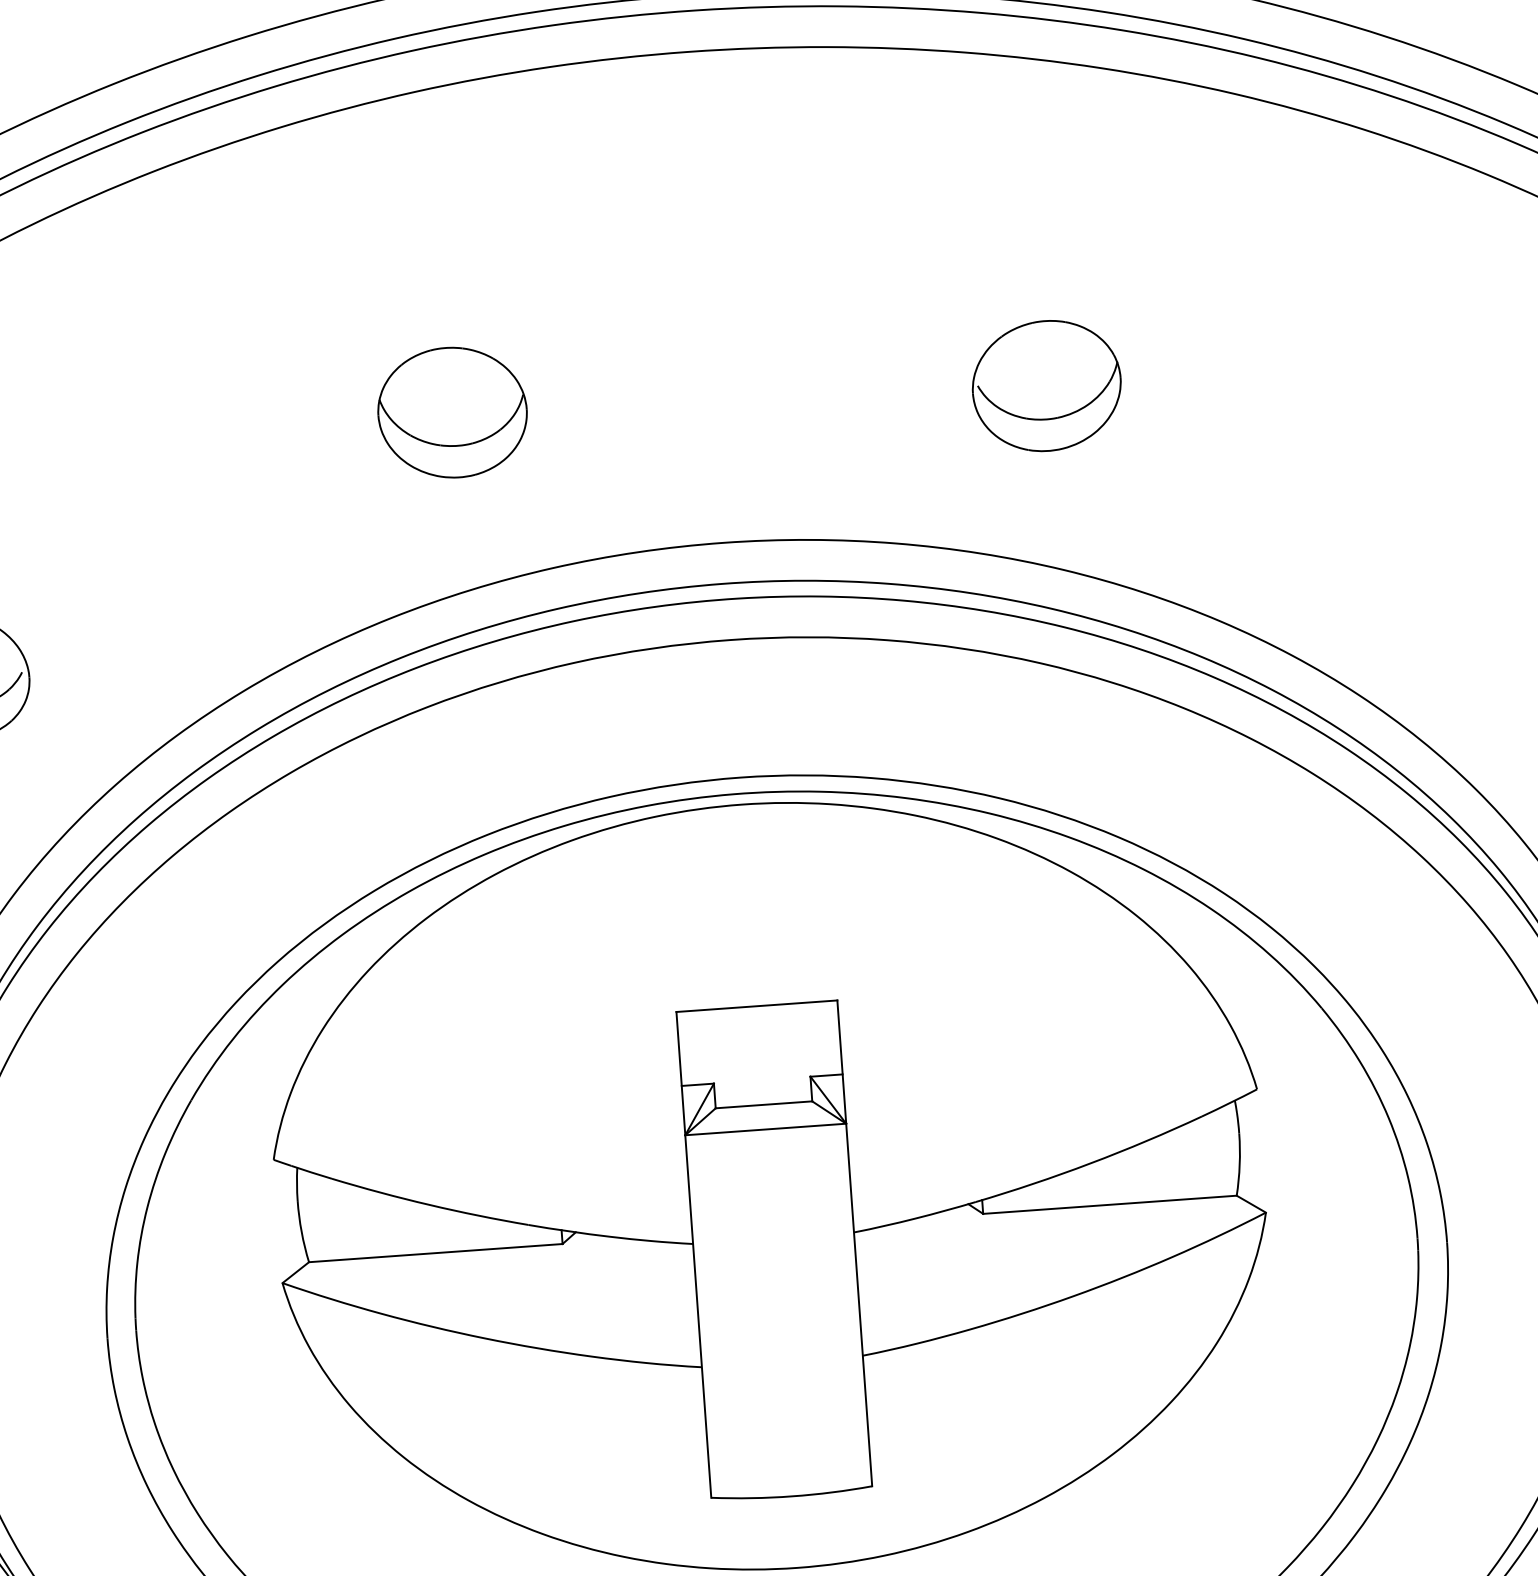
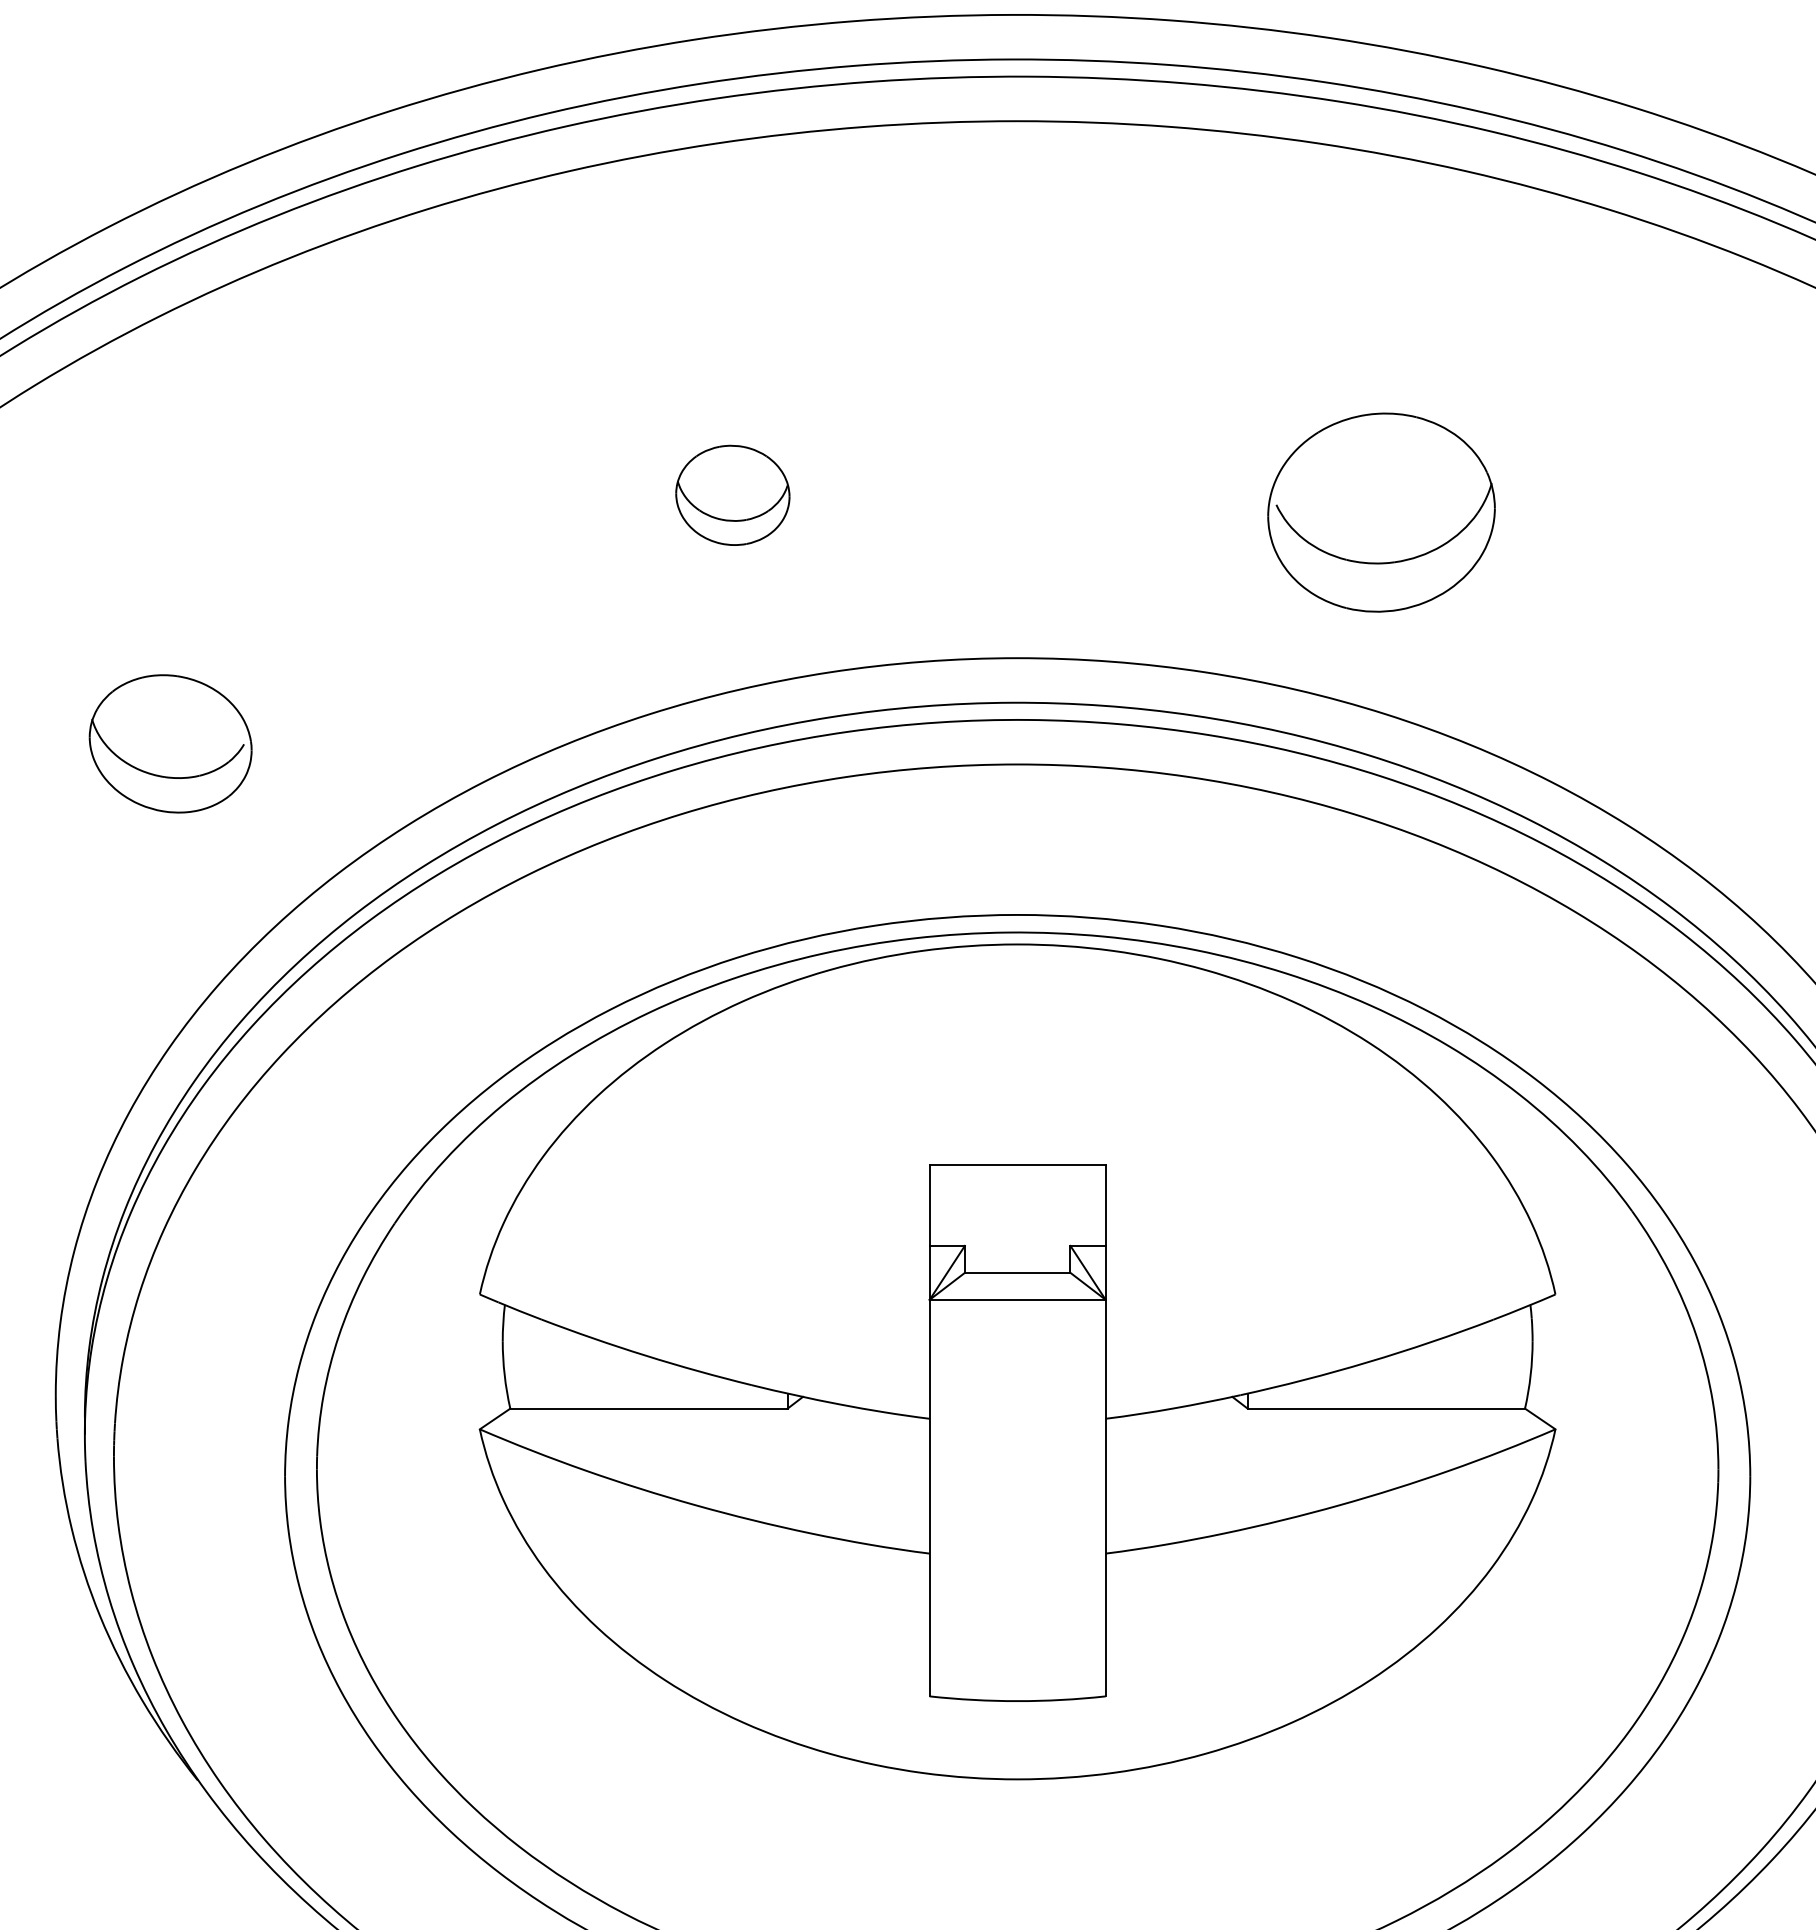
part: (1046, 385) -> (1381, 512), size x1.4
part: (452, 412) -> (732, 495), size x0.7

